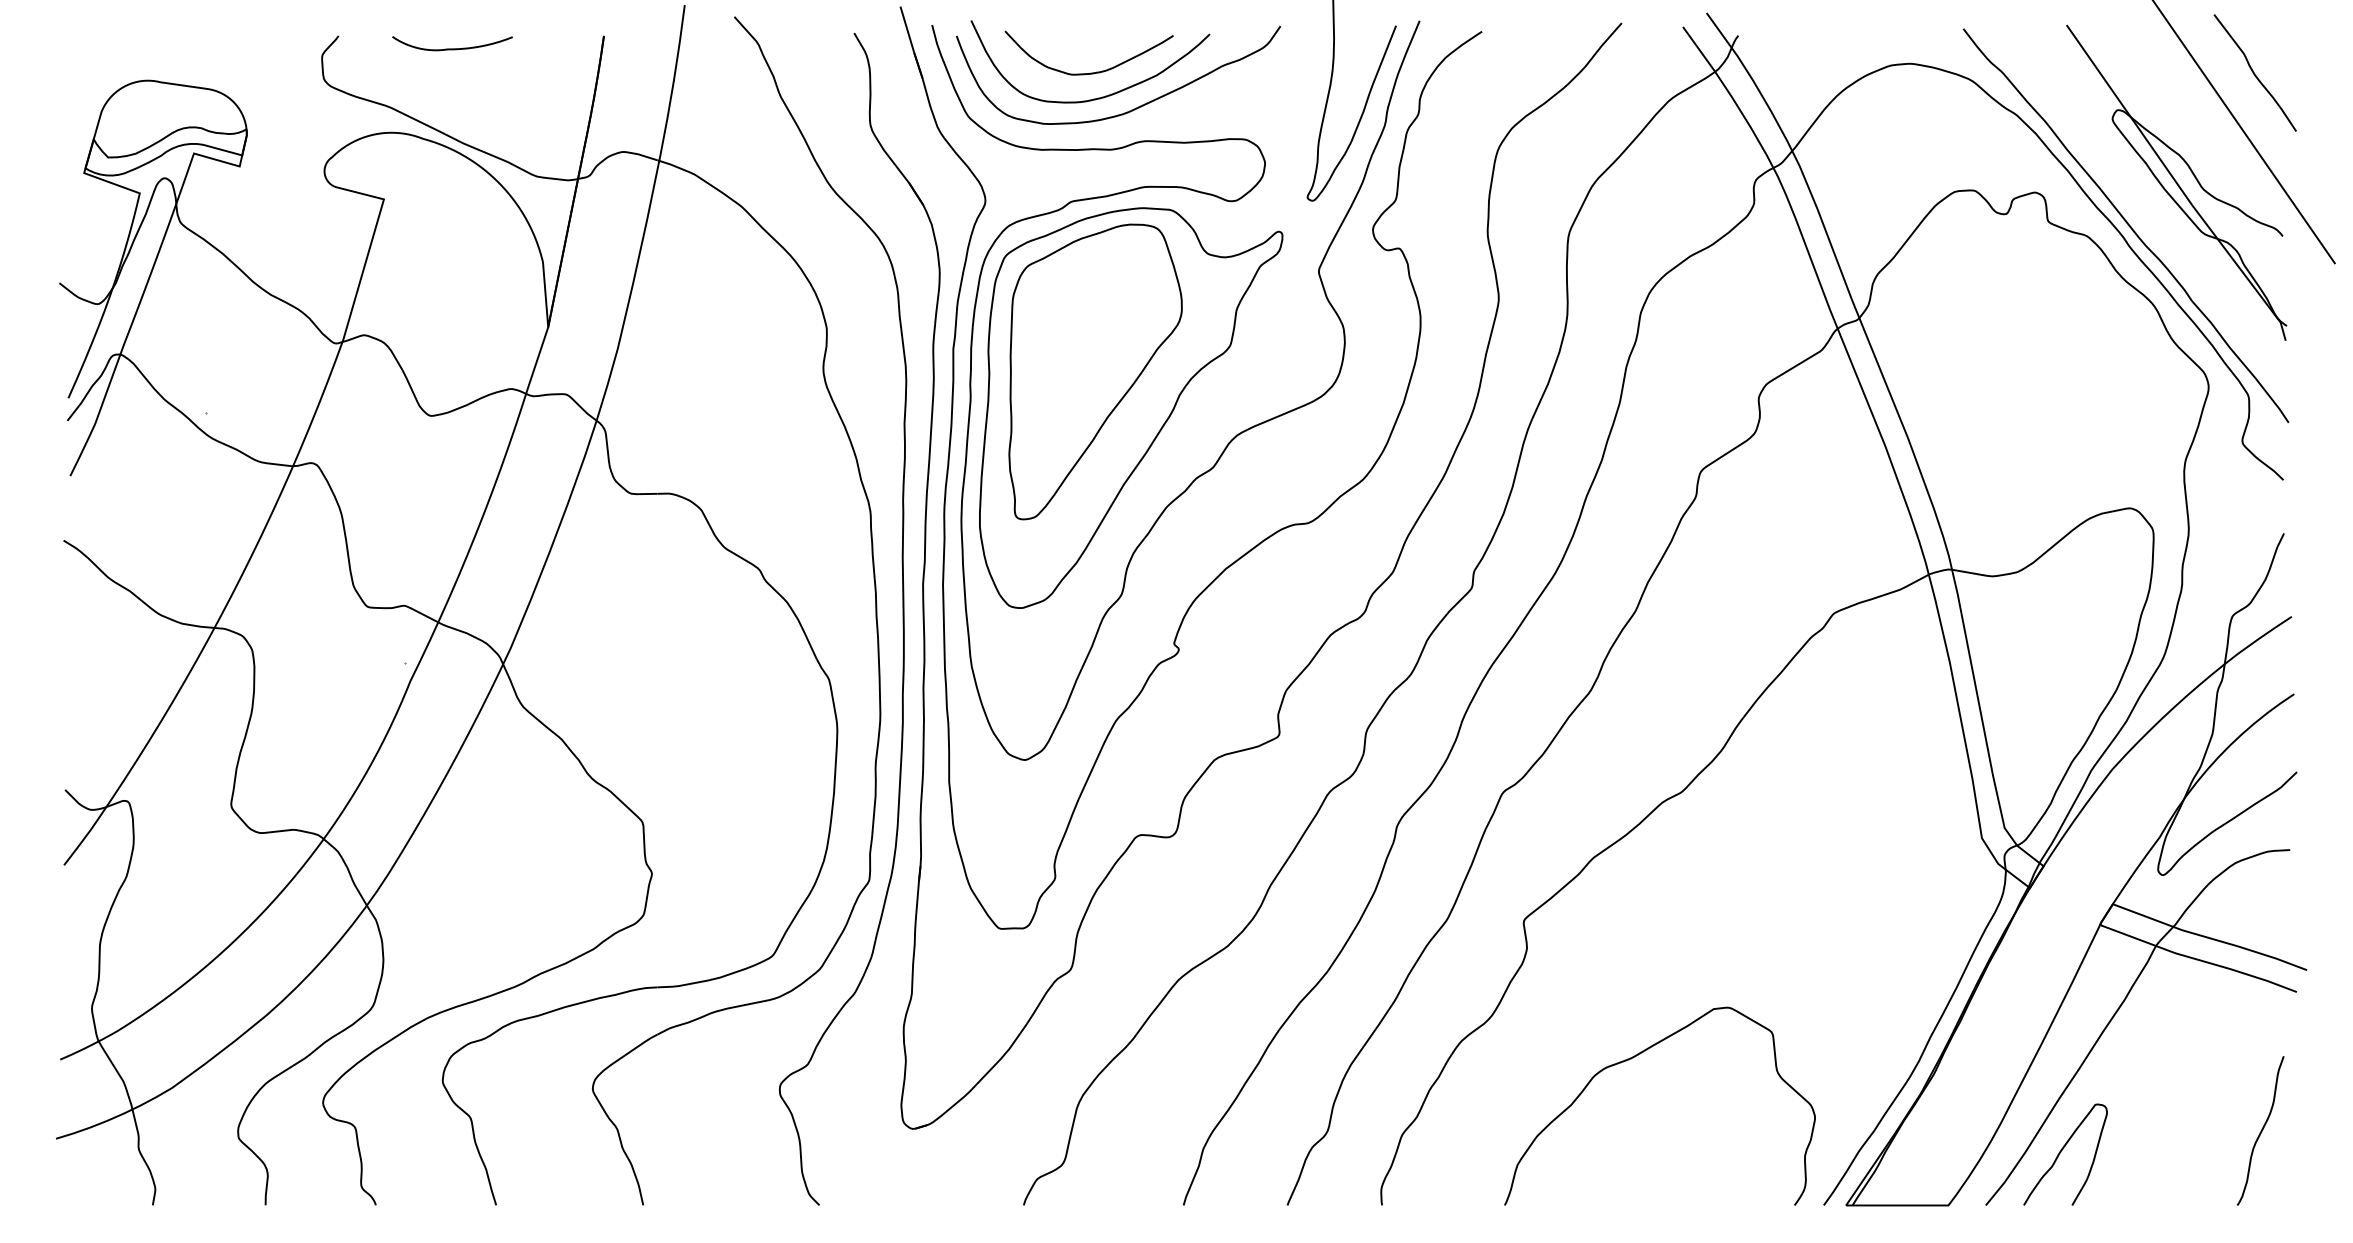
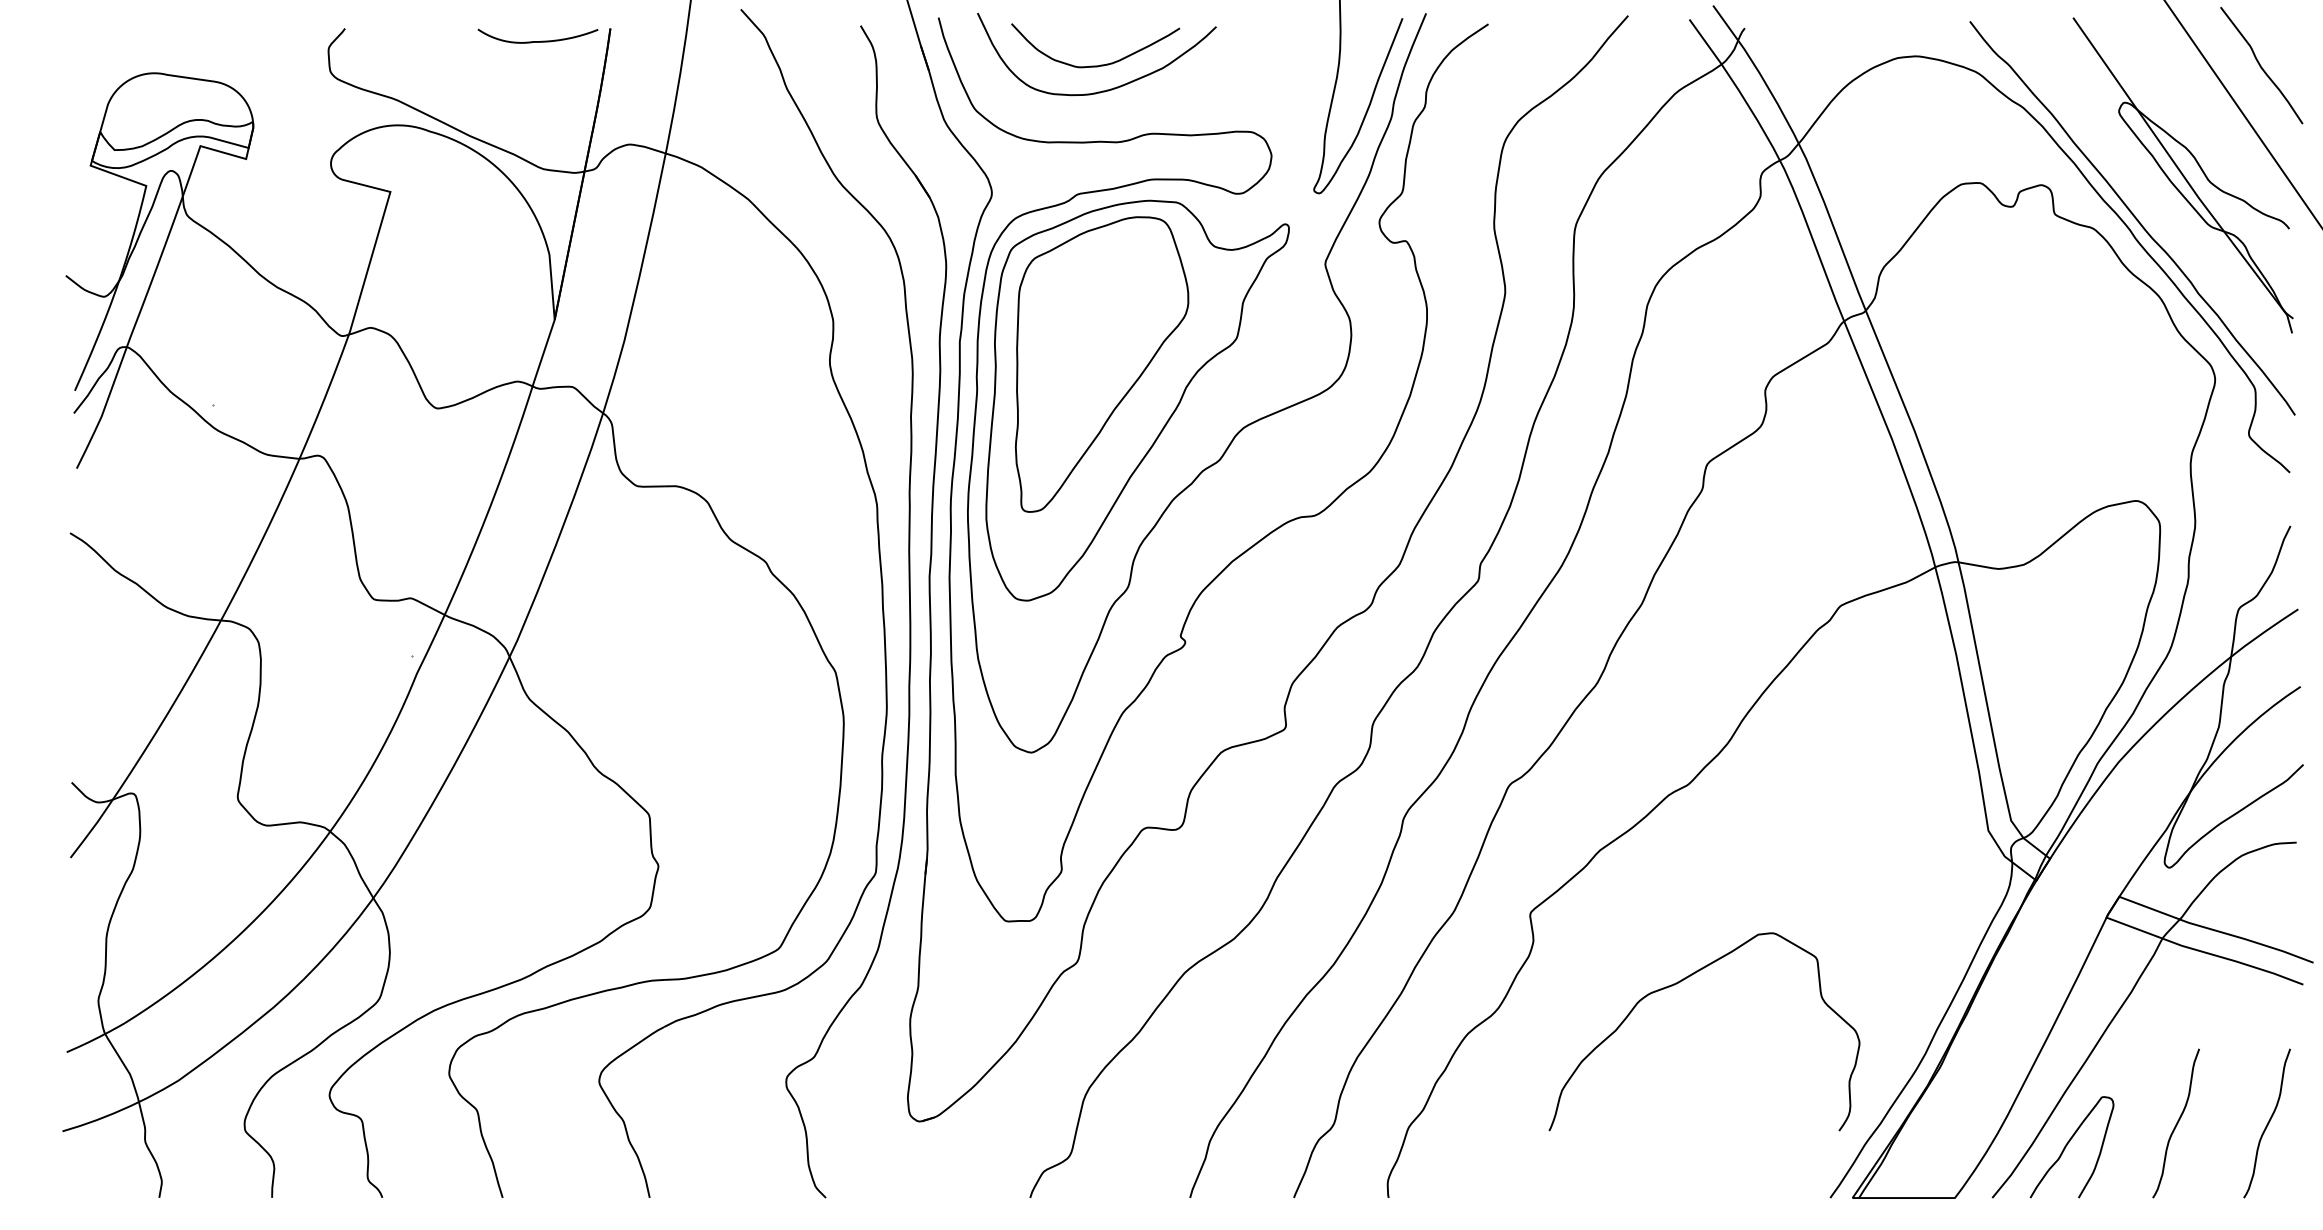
curve: (452, 48) -> (537, 41), moved
curve: (1133, 108) -> (1139, 101), removed
curve: (1635, 1057) -> (1679, 983), moved
curve: (2170, 1130) -> (2176, 1123), added

